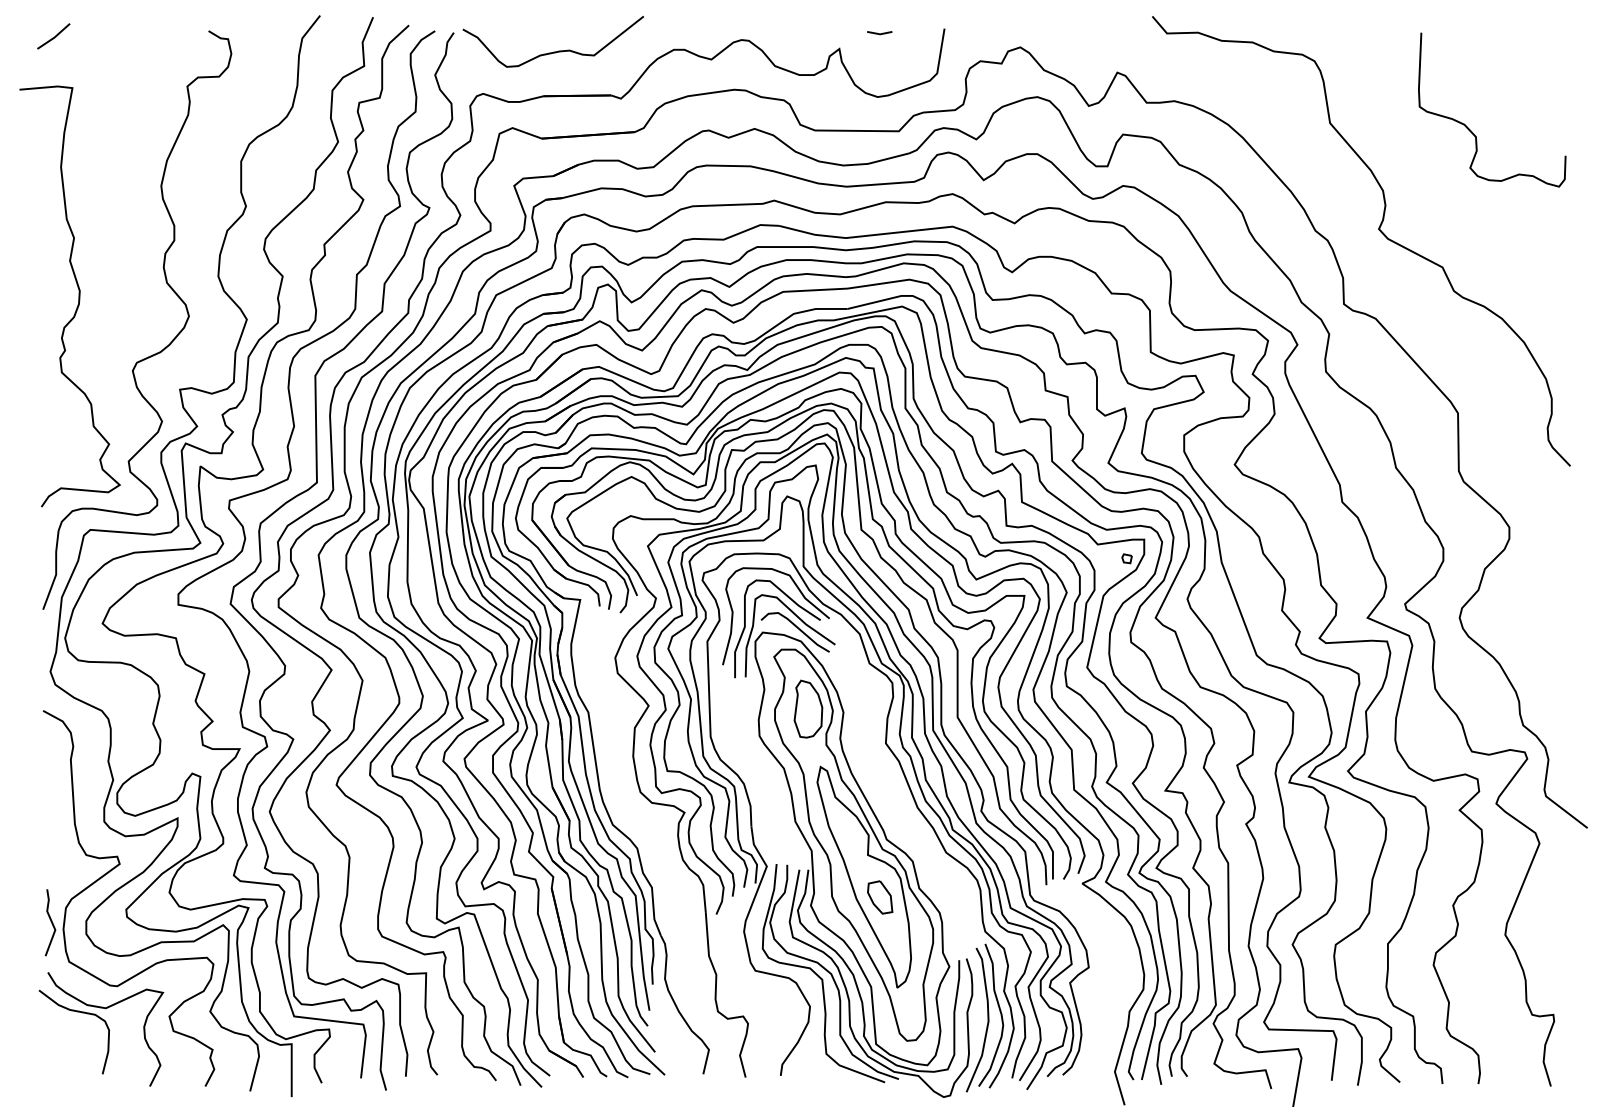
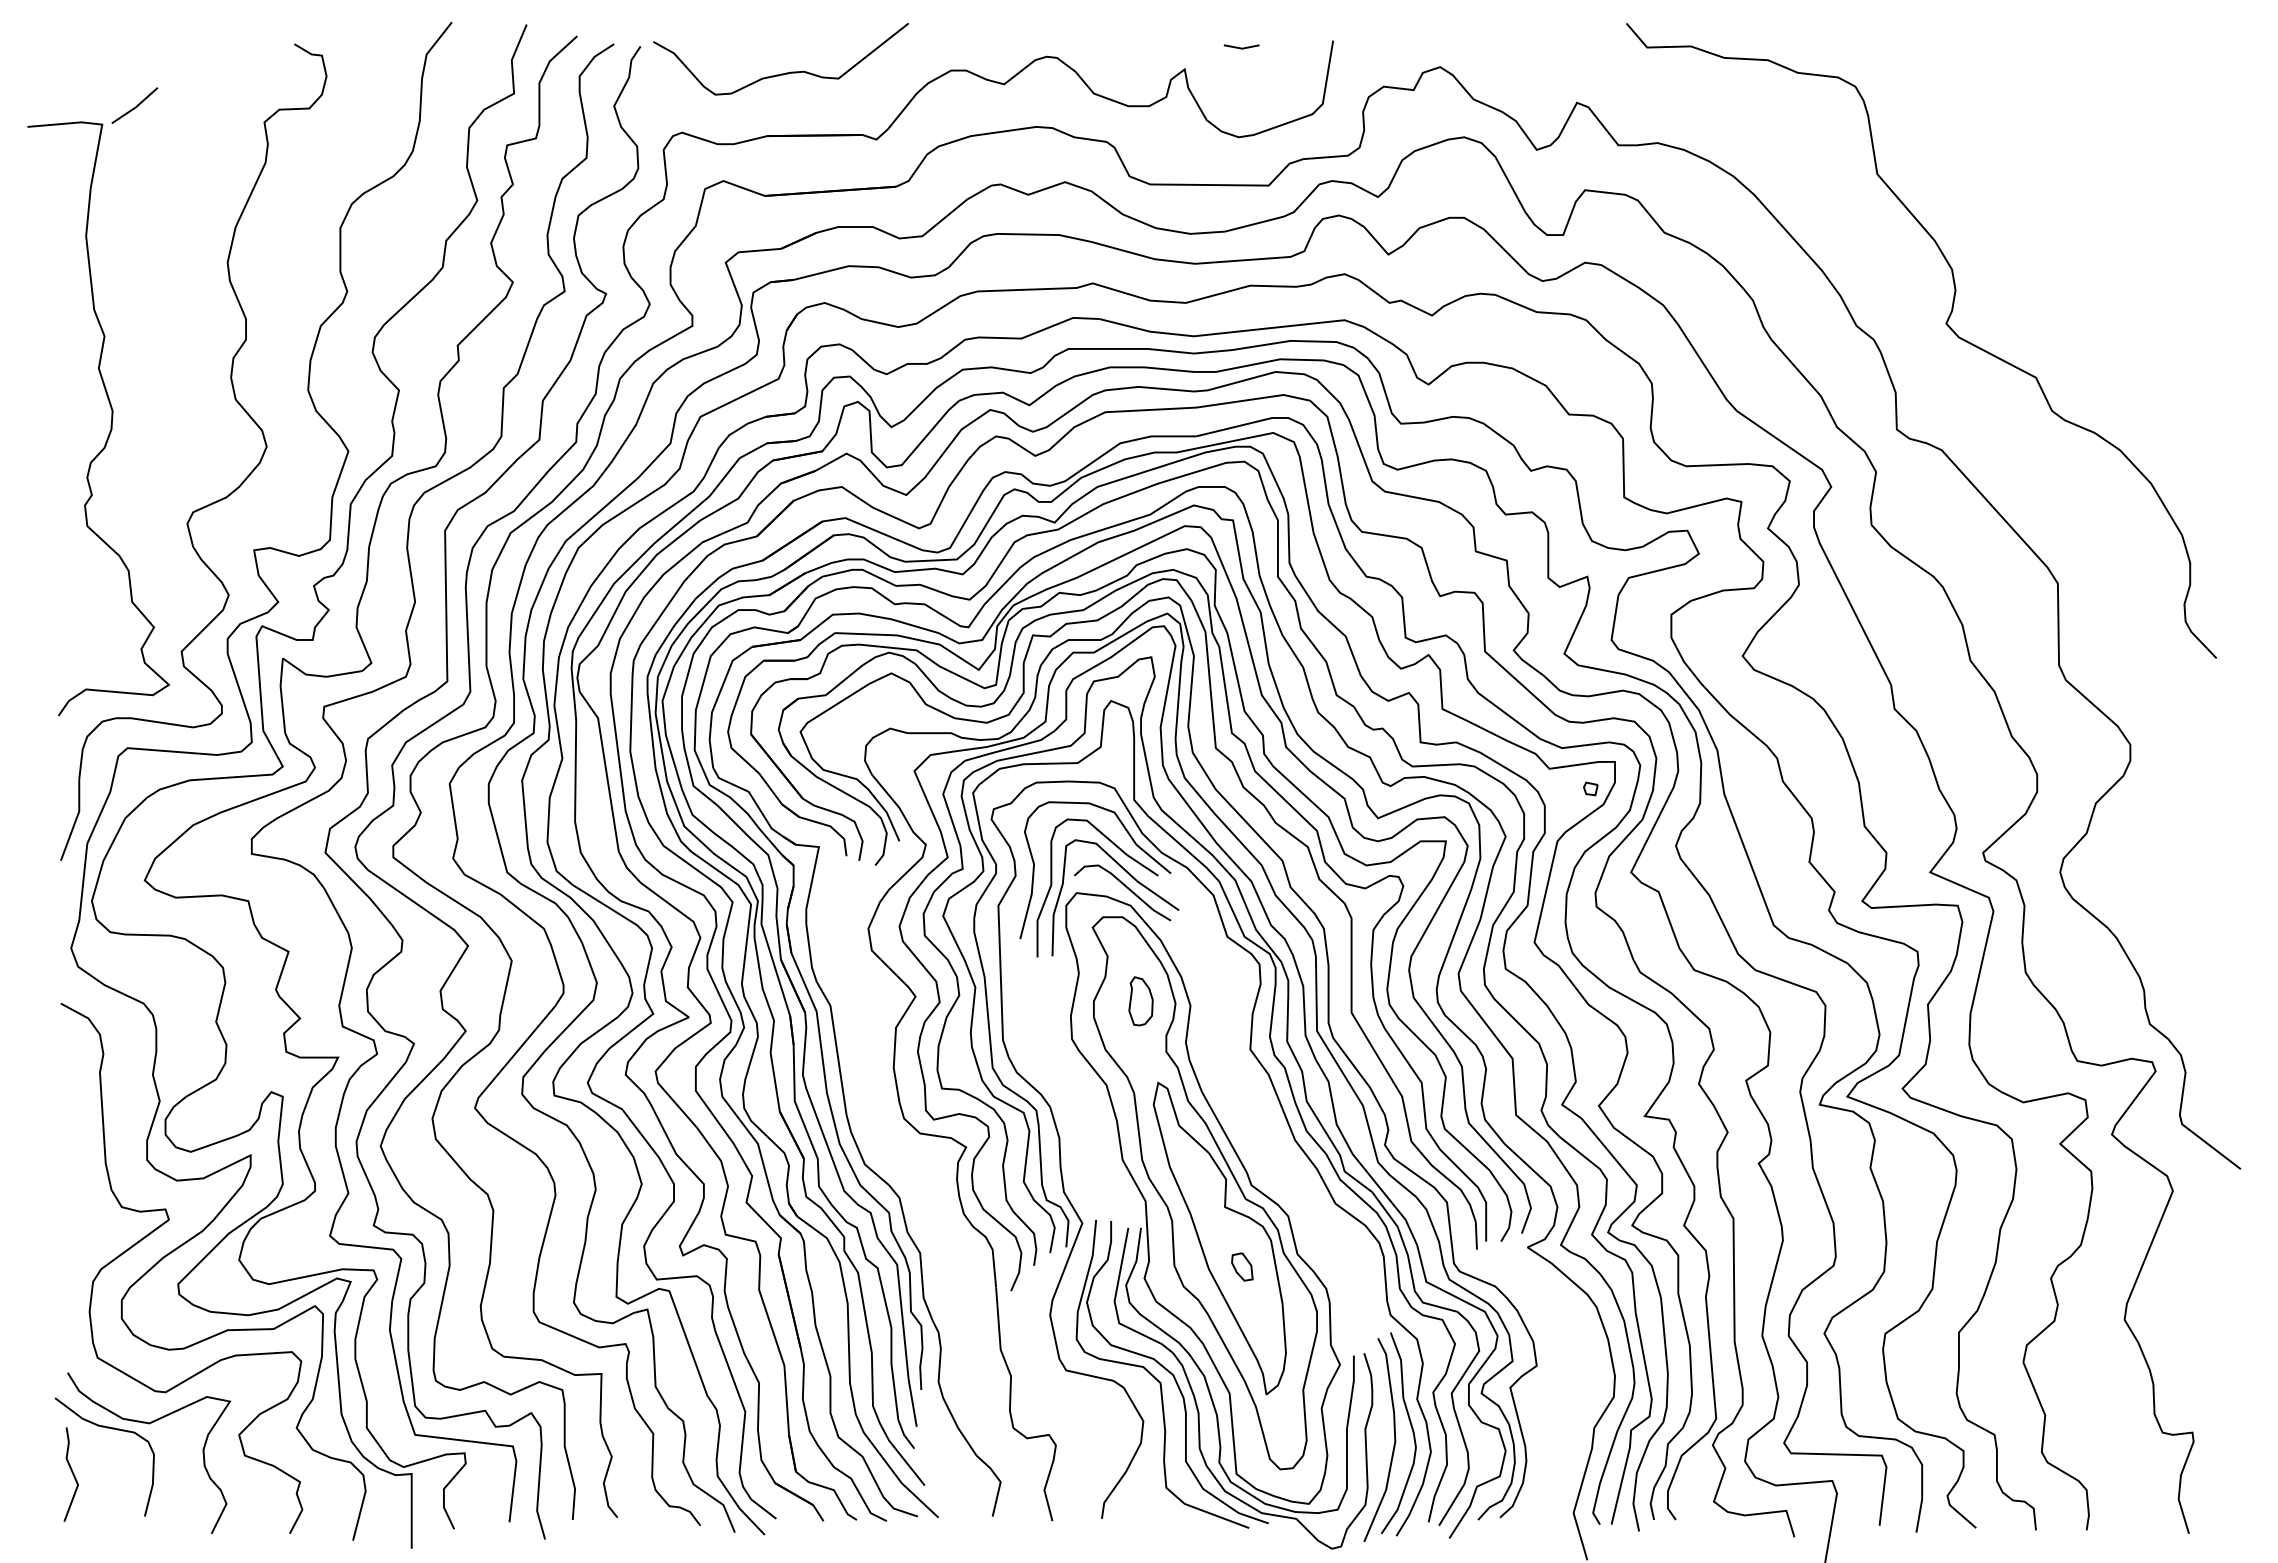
line: (54, 37) -> (135, 106), moved
curve: (1470, 129) -> (2075, 183), removed
part: (808, 709) -> (1140, 1001), size x0.6
part: (880, 897) -> (1242, 1266), size x0.6
line: (51, 922) -> (72, 1474), moved

